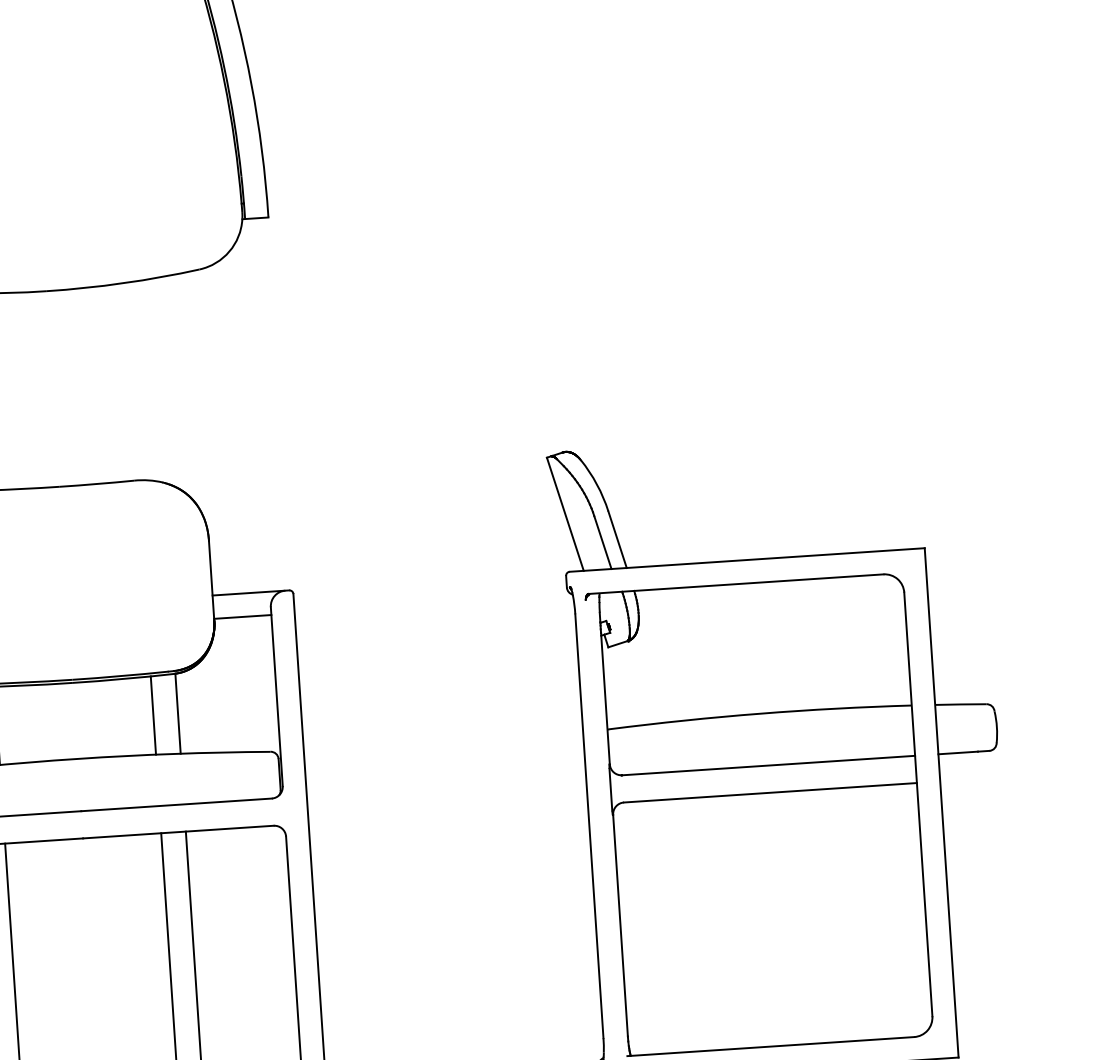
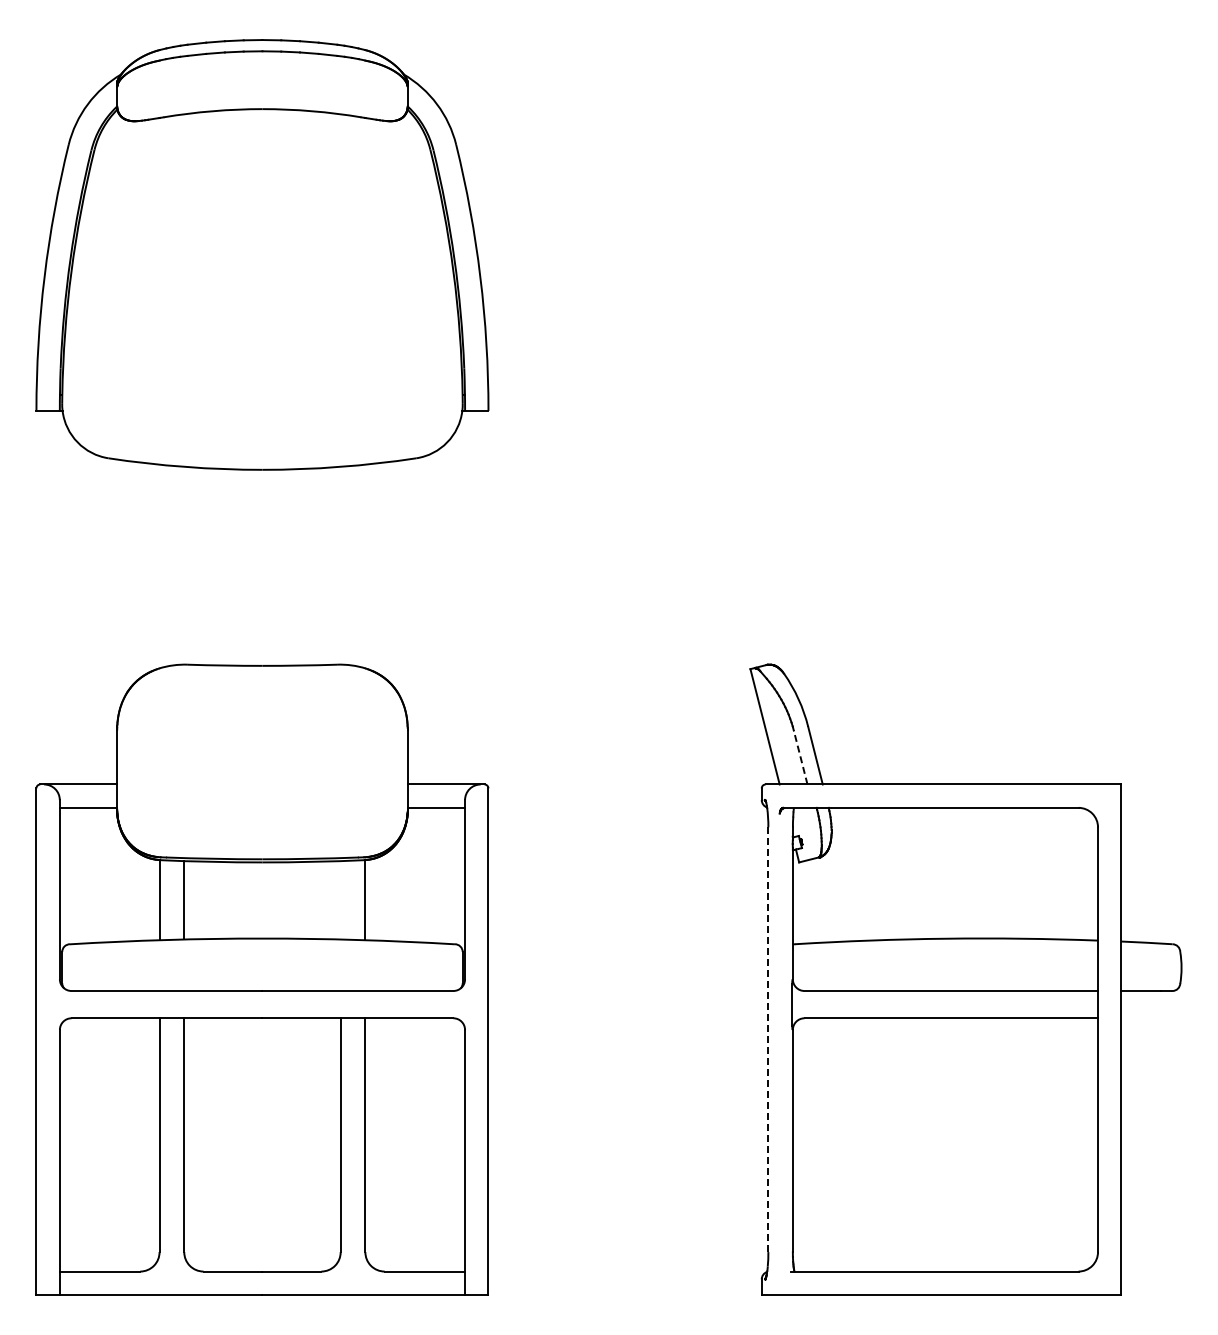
line: (602, 542) -> (800, 757), solid -> dashed
line: (153, 715) -> (340, 900), removed
line: (589, 826) -> (768, 1039), solid -> dashed

